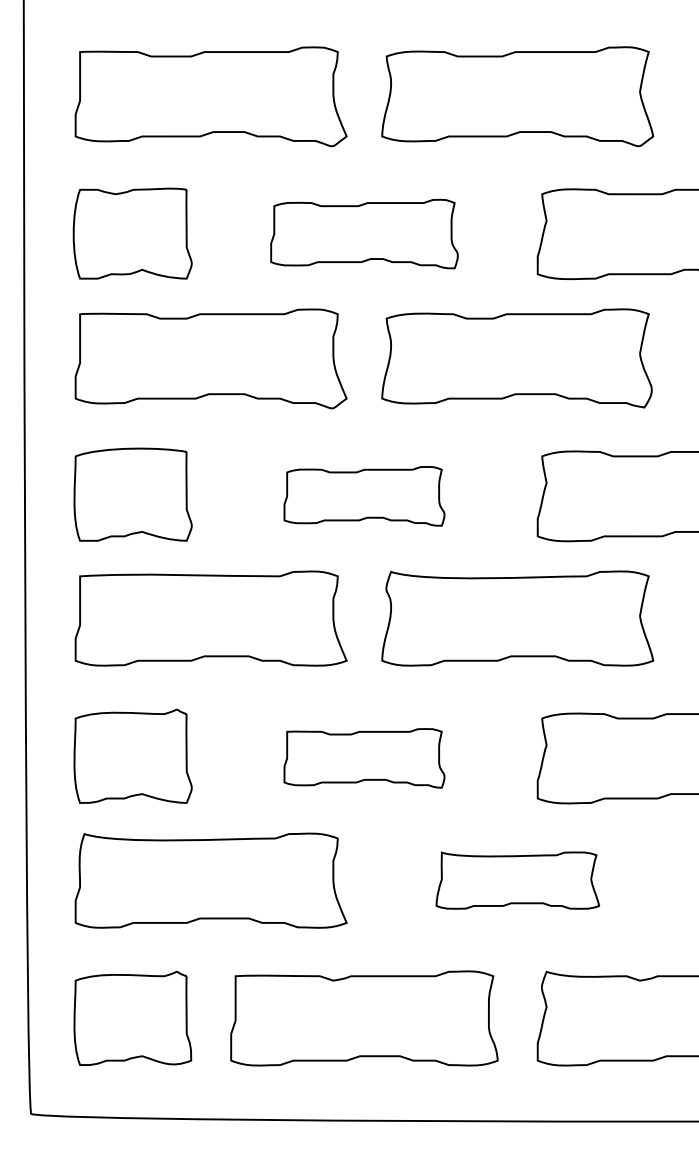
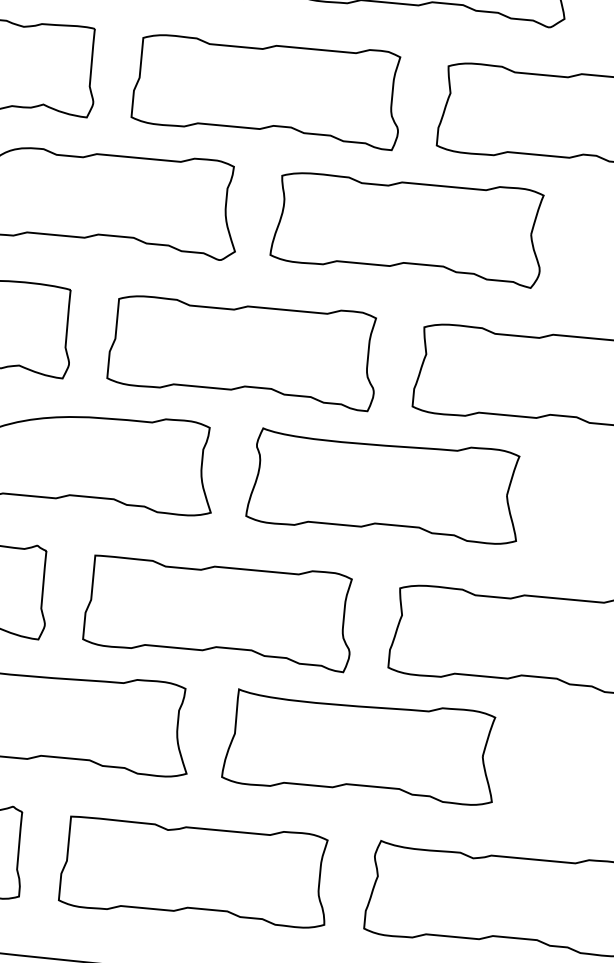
part: (364, 233) -> (268, 88), size x1.43
part: (364, 496) -> (243, 350), size x1.67
part: (364, 758) -> (219, 611), size x1.67
part: (517, 880) -> (360, 747), size x1.67

